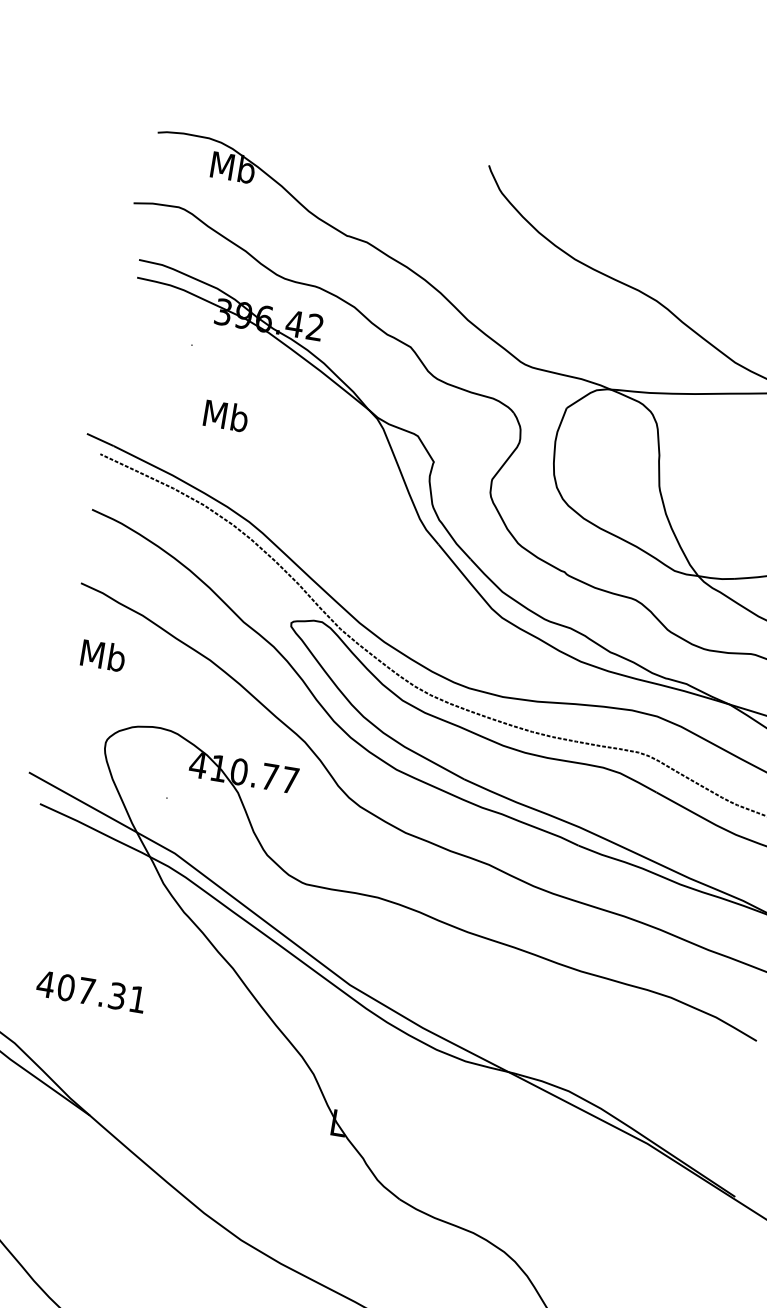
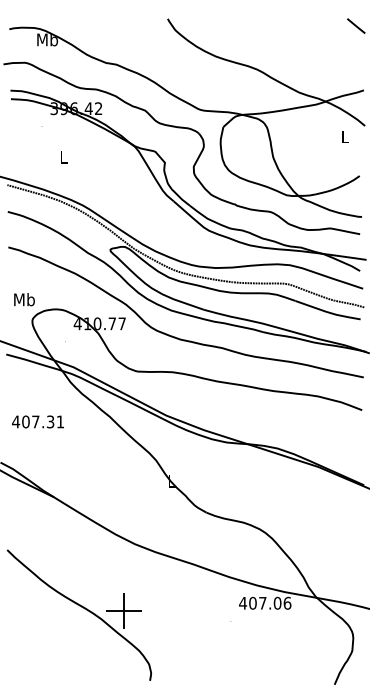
text: (226, 414) -> (63, 156), Mb -> L
text: (103, 655) -> (24, 299), moved
text: (90, 990) -> (37, 421), moved

